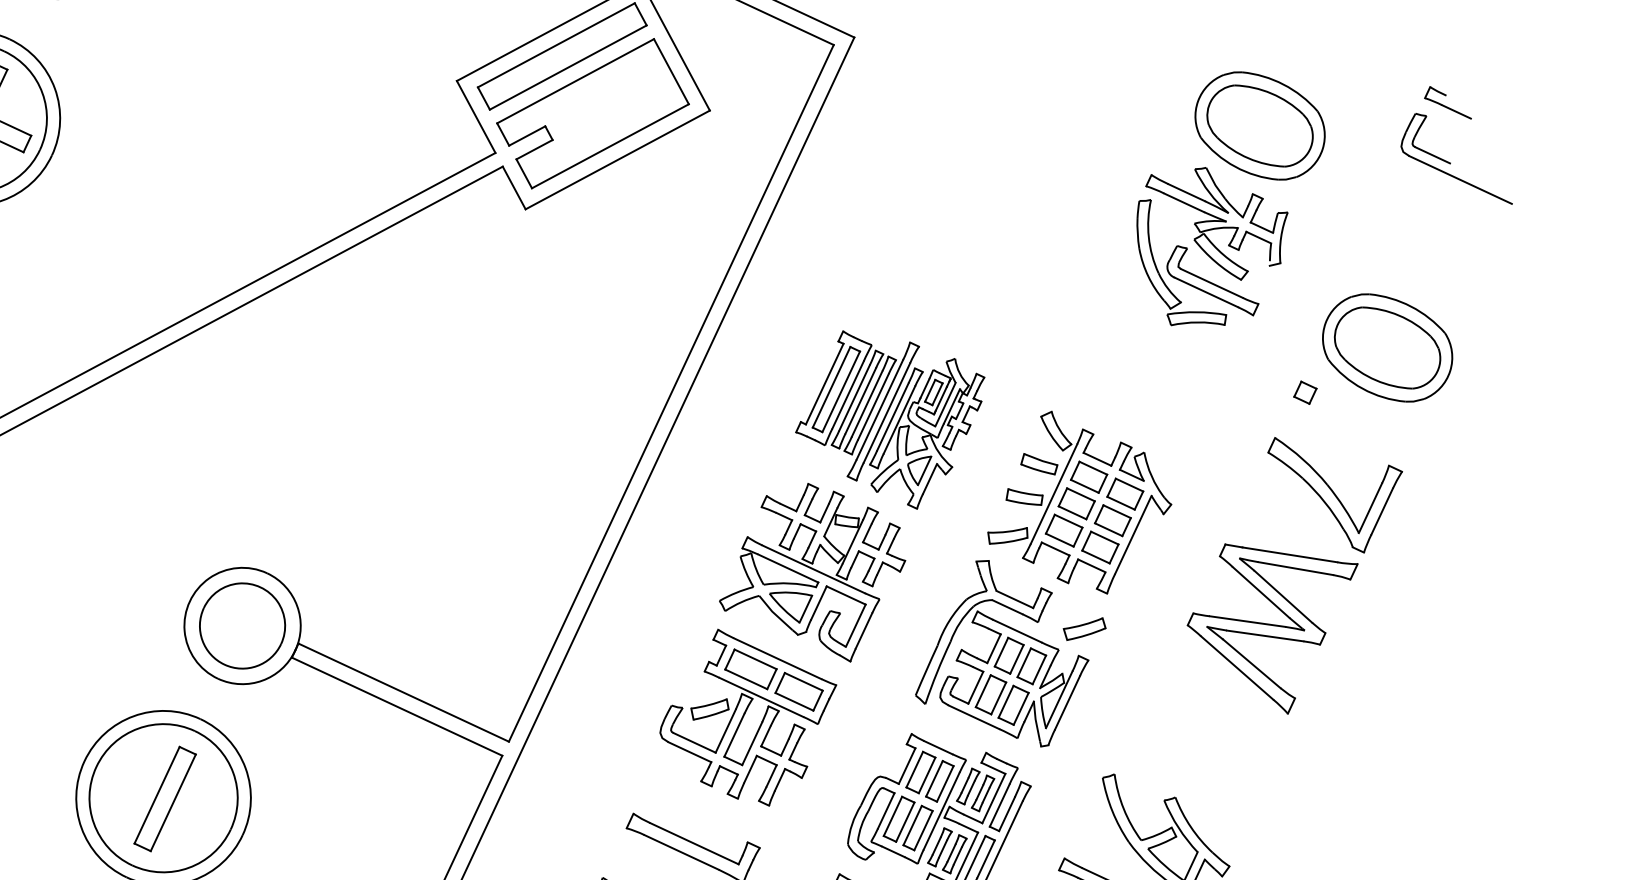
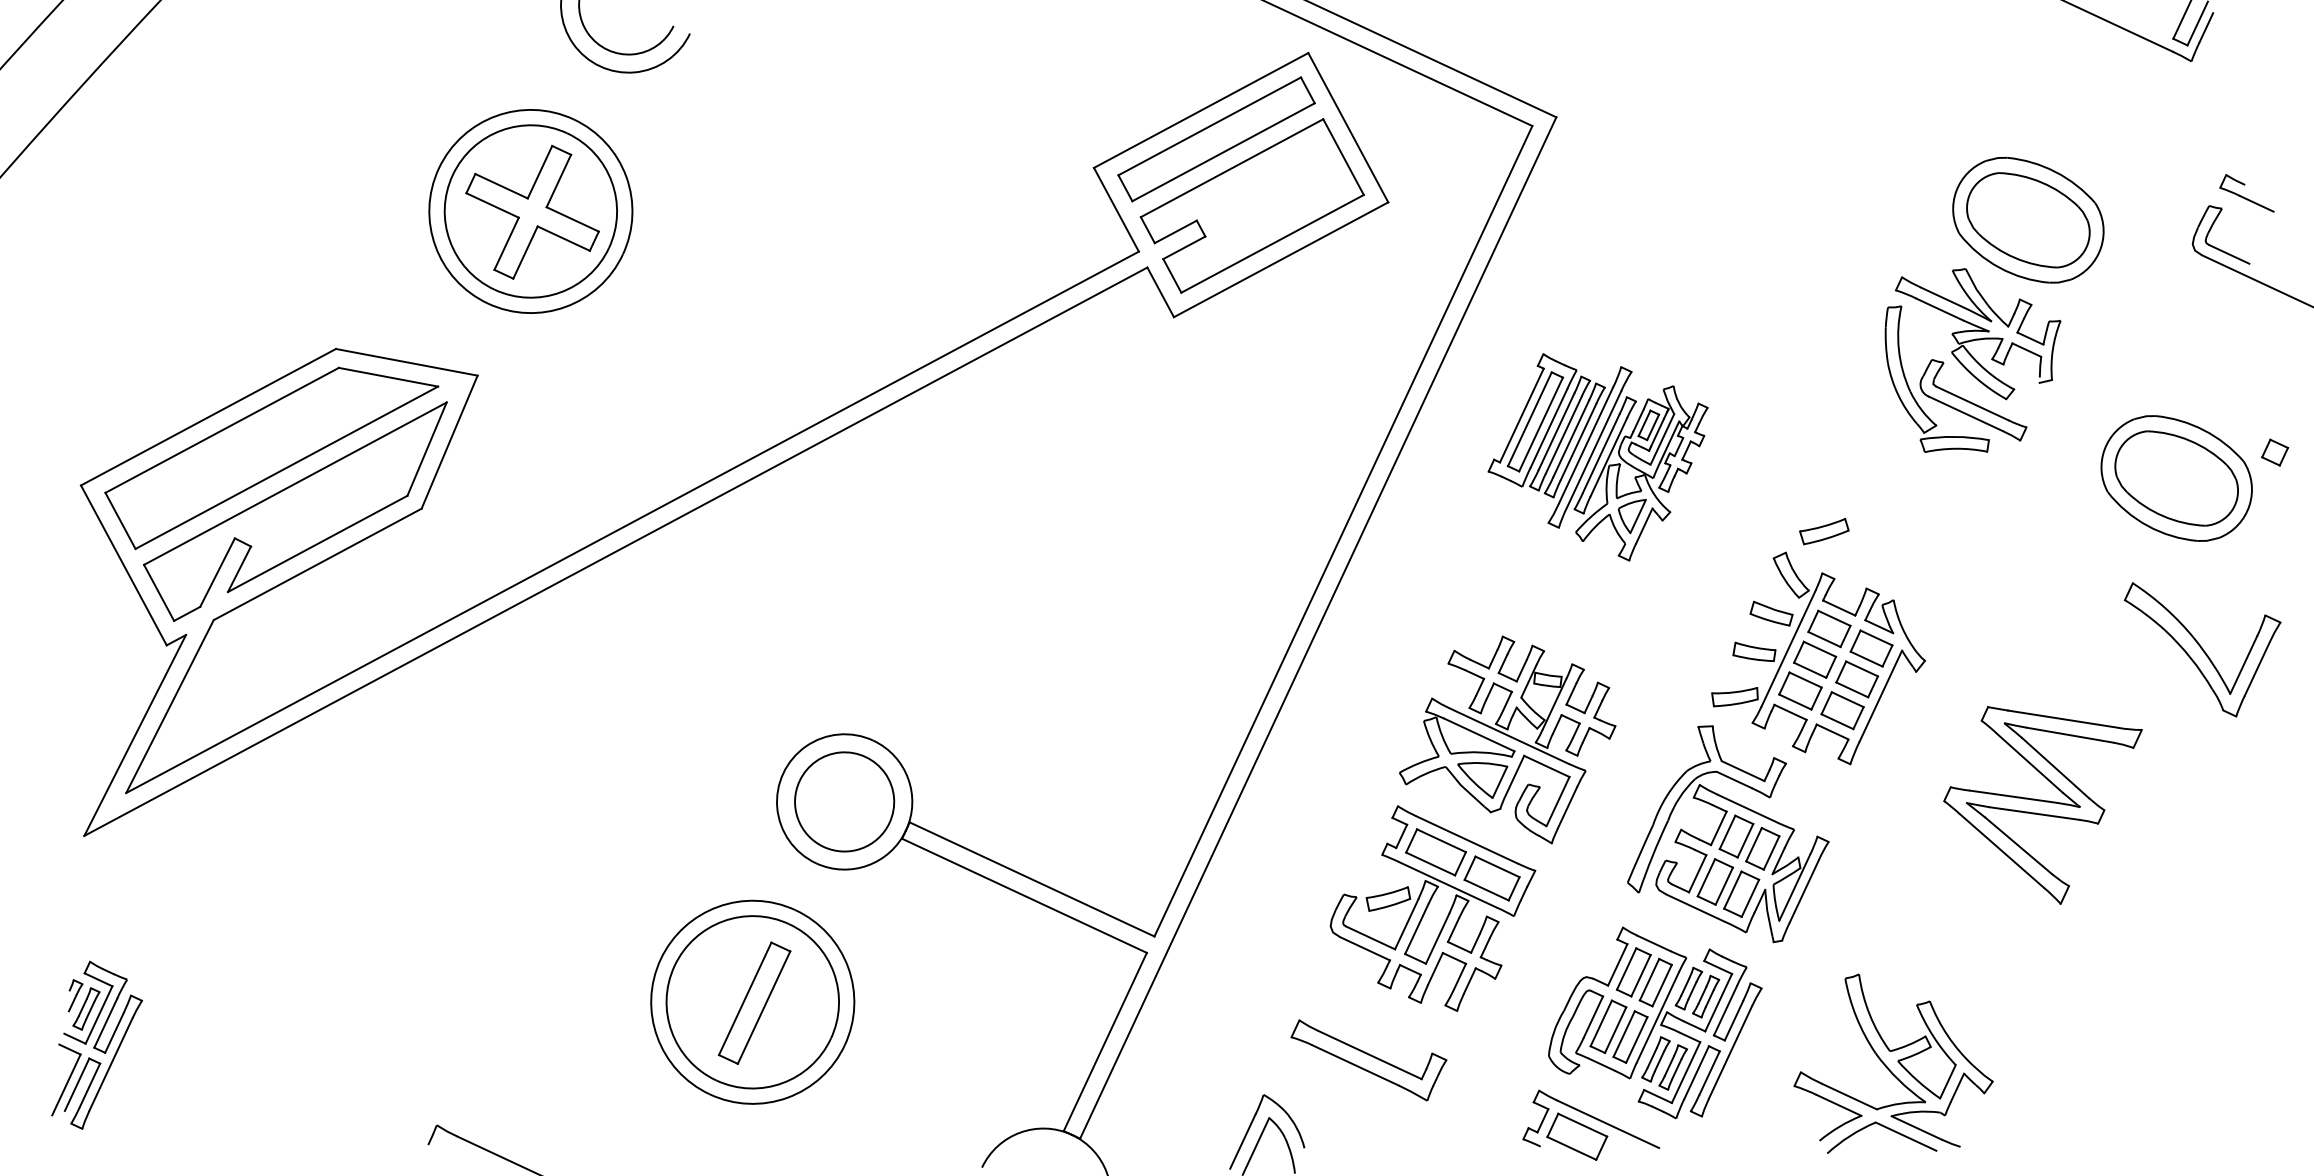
part: (1305, 392) -> (2275, 452), moved
part: (889, 420) -> (1597, 457), moved
part: (1334, 494) -> (2202, 649), moved
part: (1084, 629) -> (1824, 531), moved

